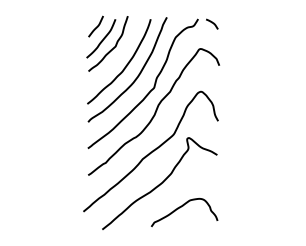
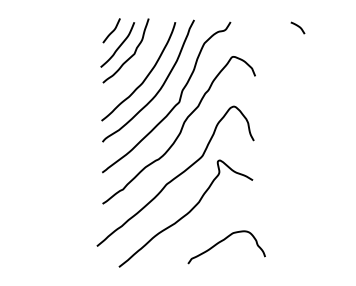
curve: (211, 22) -> (297, 26), moved
curve: (180, 208) -> (221, 242), moved

